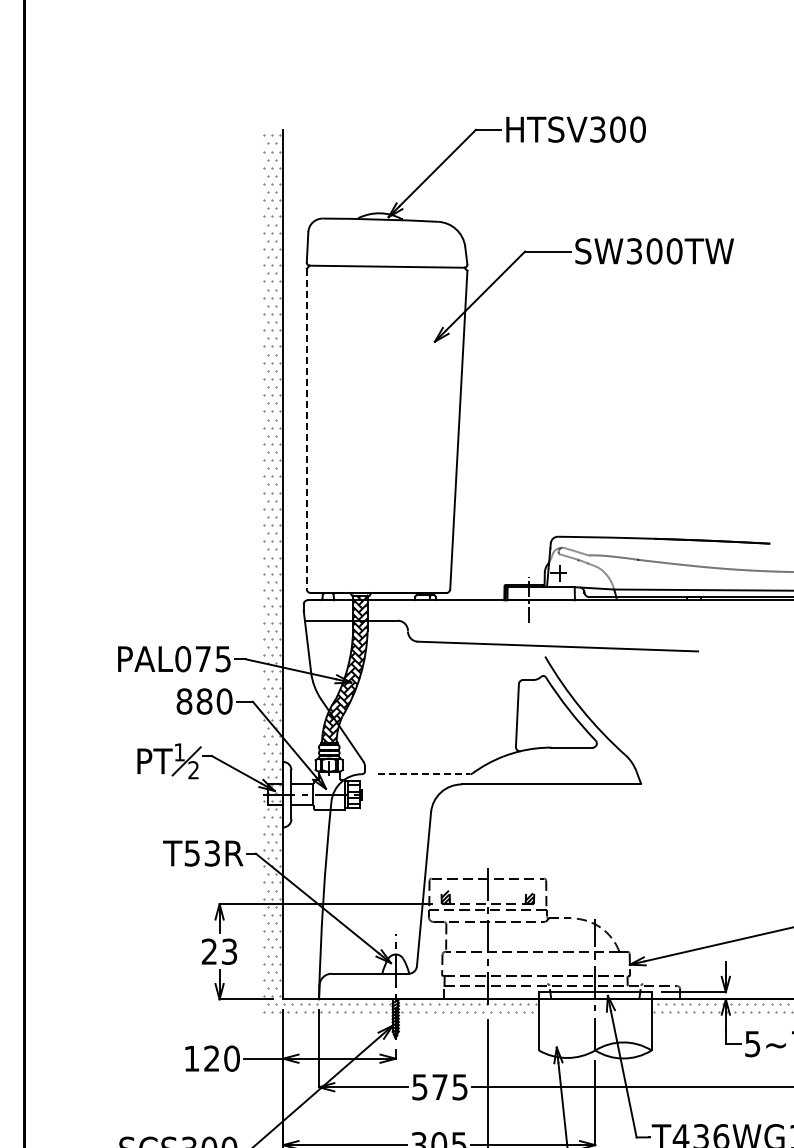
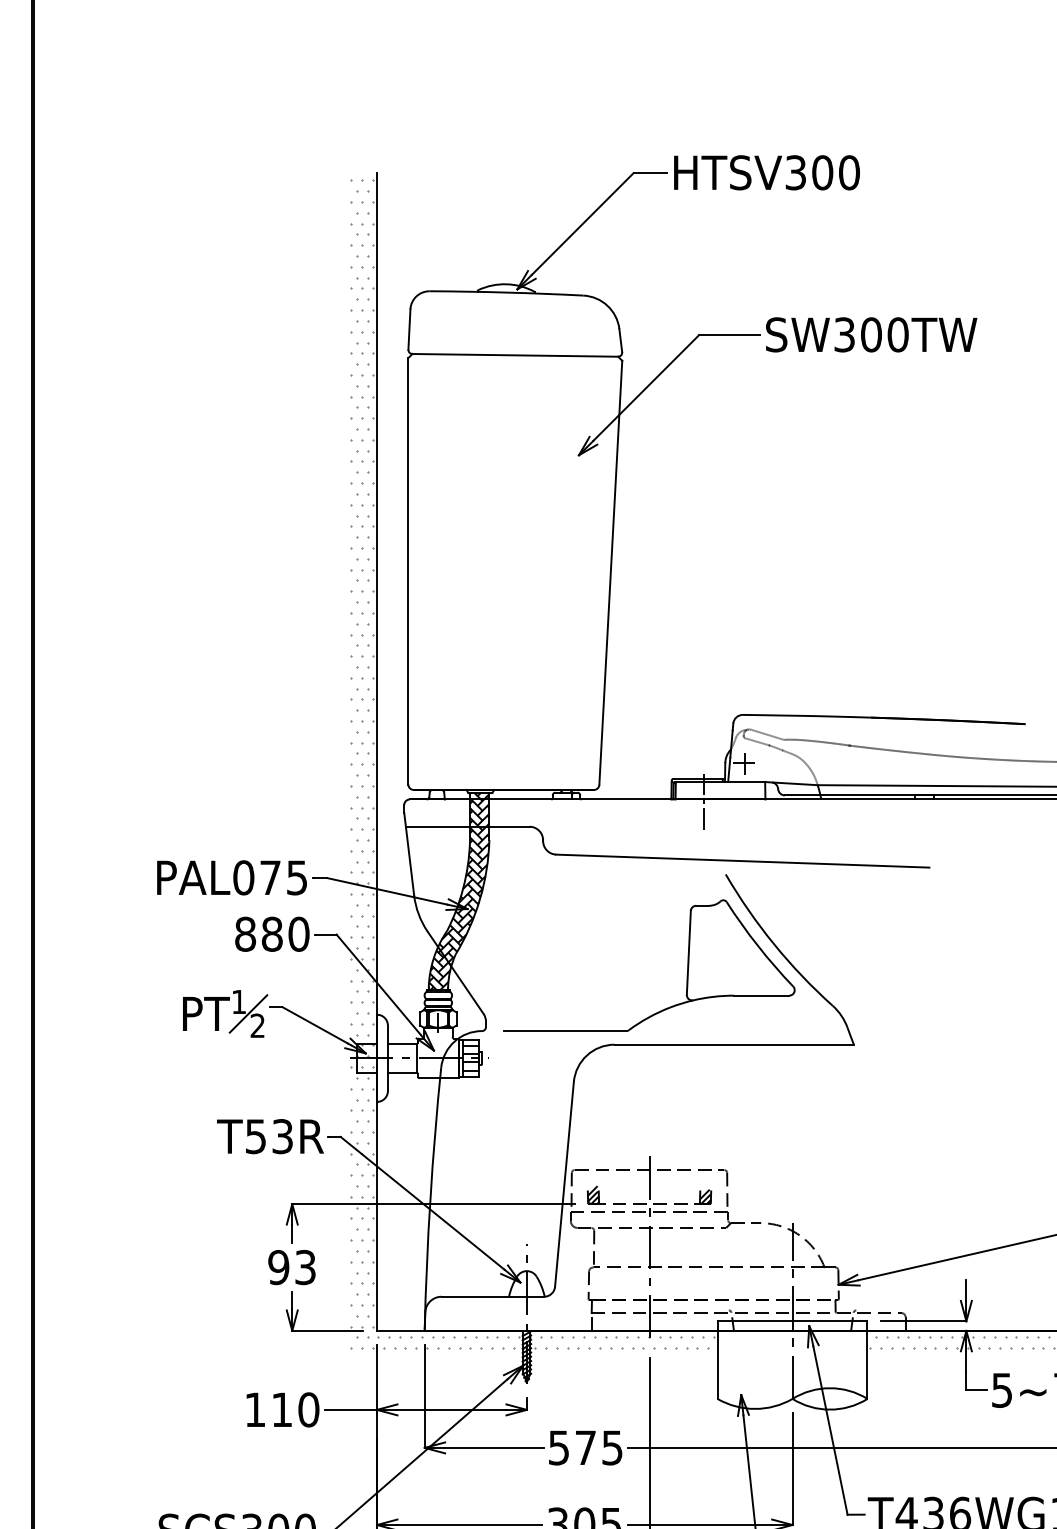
line: (306, 429) -> (407, 572), dashed -> solid
line: (424, 774) -> (565, 1031), dashed -> solid
text: (209, 951) -> (278, 1267), 23 -> 93
text: (211, 1058) -> (281, 1409), 120 -> 110

